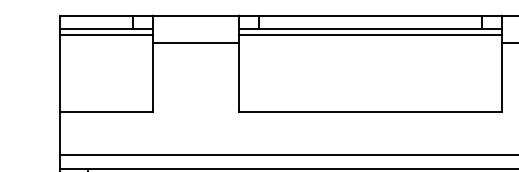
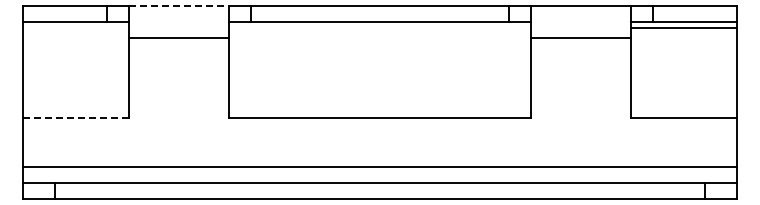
line: (196, 15) -> (179, 6), solid -> dashed
line: (106, 35) -> (75, 28), removed
line: (370, 35) -> (379, 28), removed
line: (106, 112) -> (75, 117), solid -> dashed

